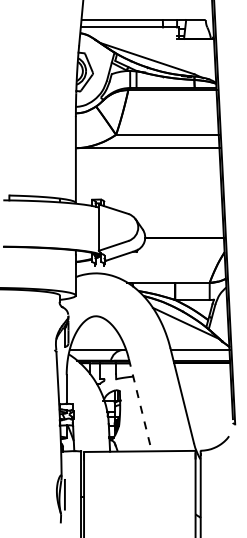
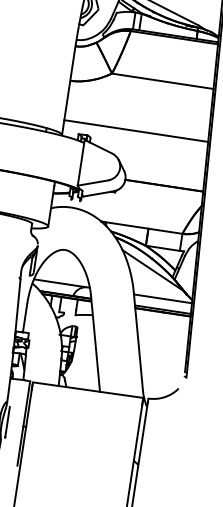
line: (148, 148) -> (136, 131), moved
line: (140, 405) -> (95, 344), dashed -> solid

